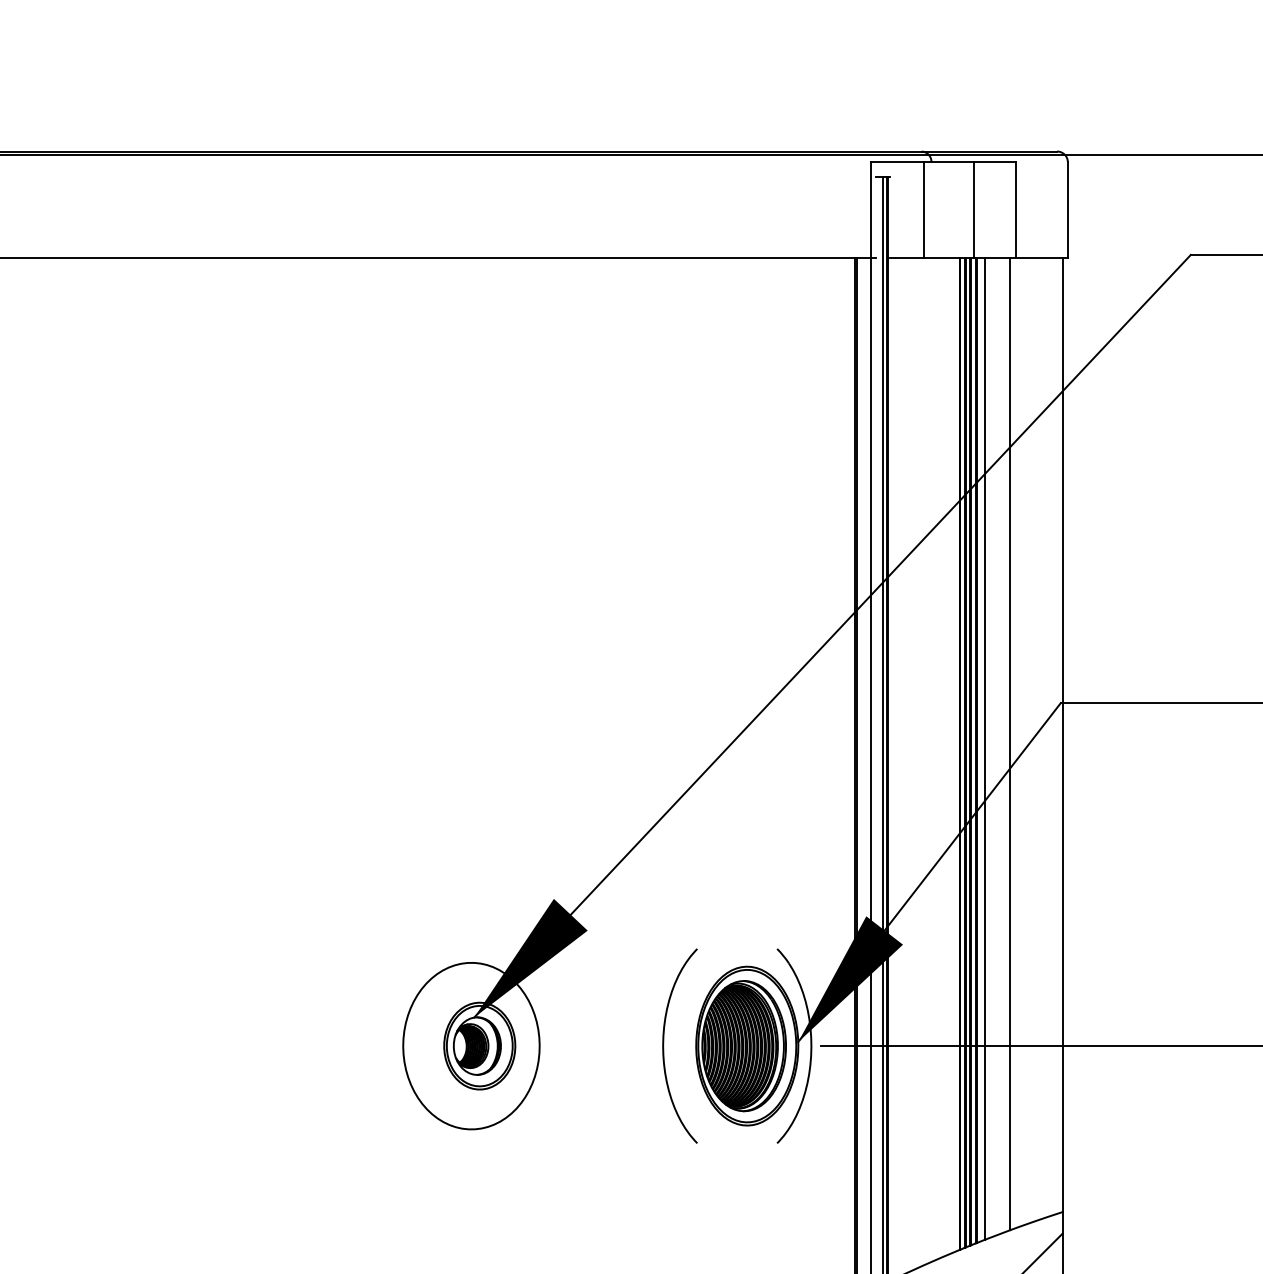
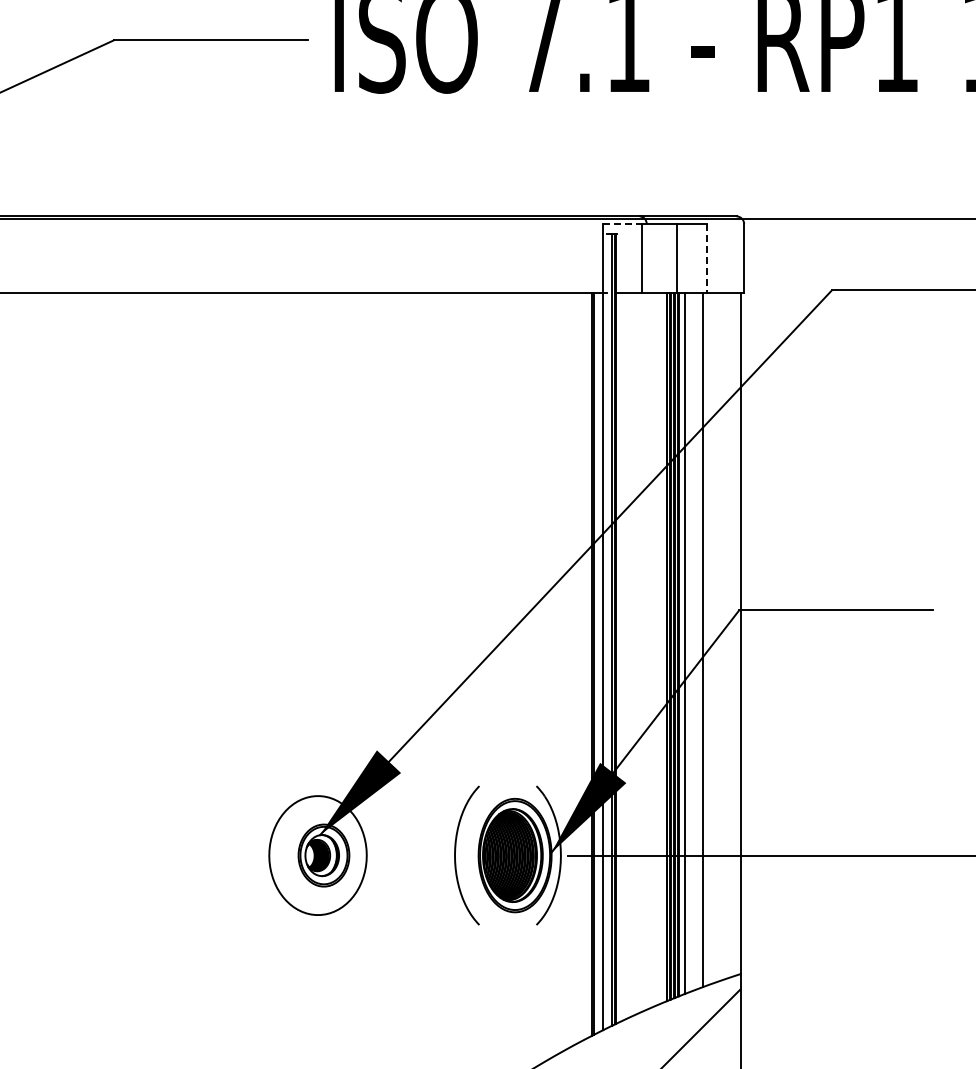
line: (897, 162) -> (622, 224), solid -> dashed
line: (1016, 210) -> (707, 258), solid -> dashed

